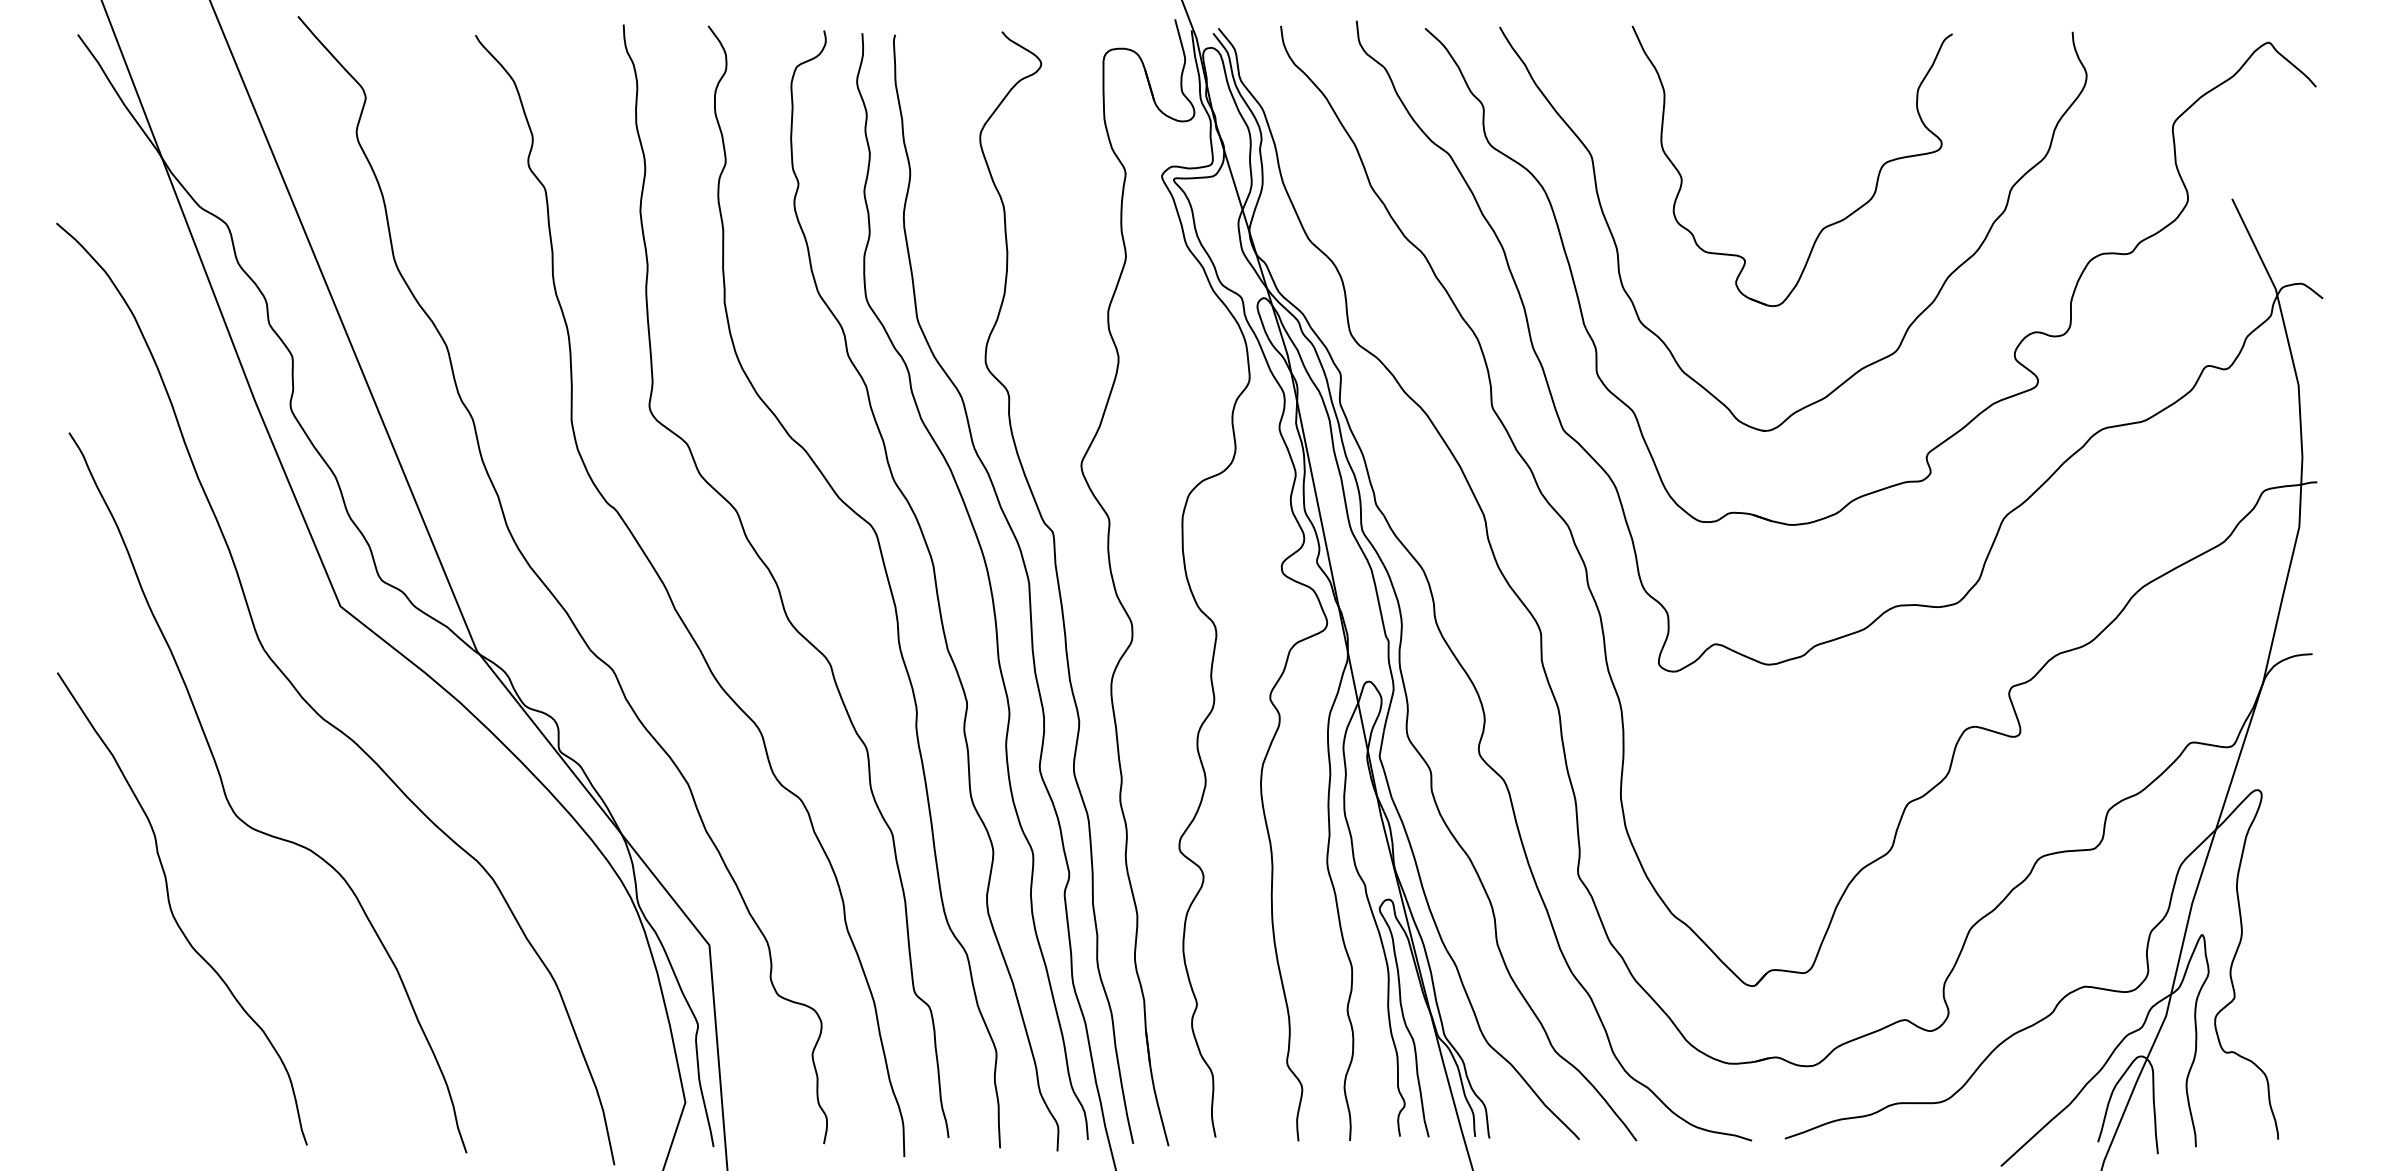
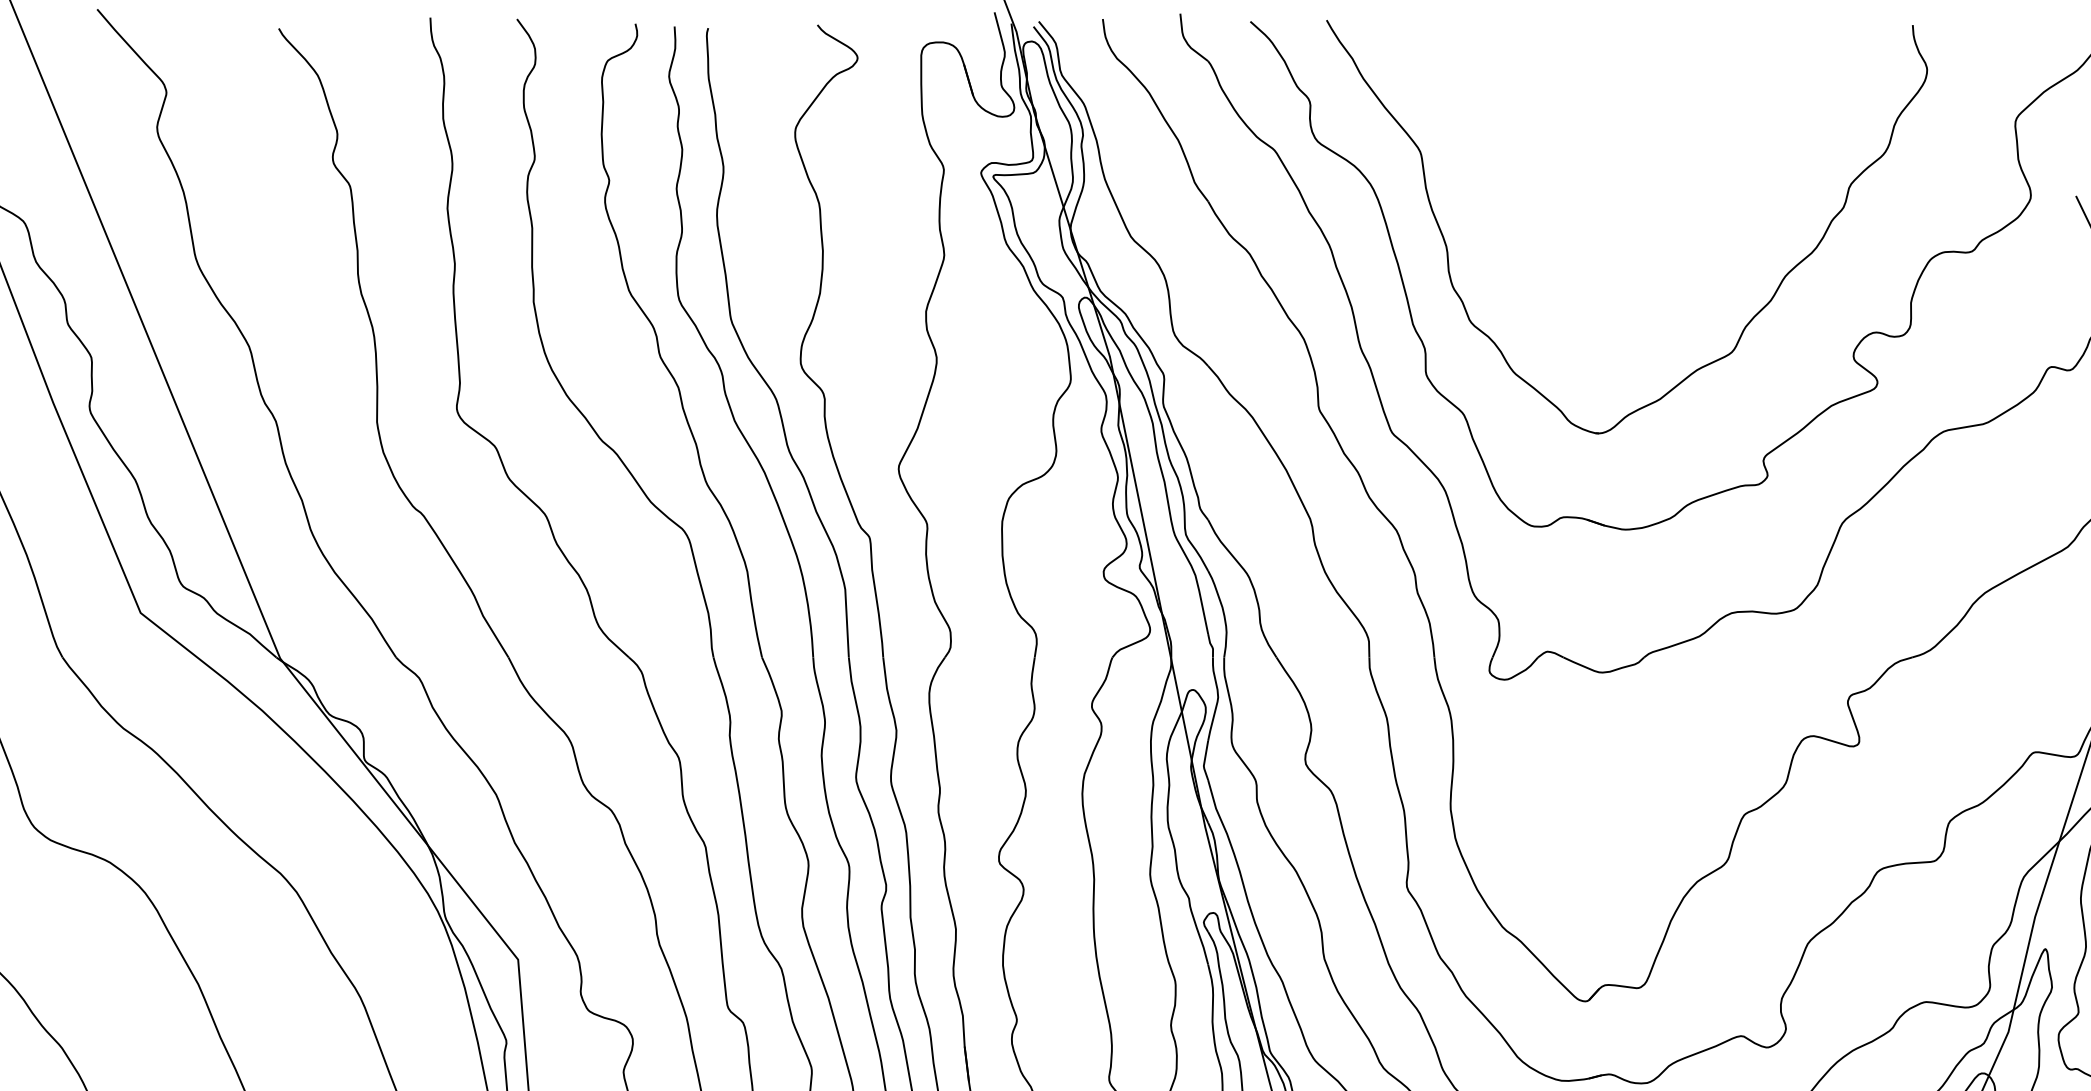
part: (1826, 225) -> (1660, 223), removed

